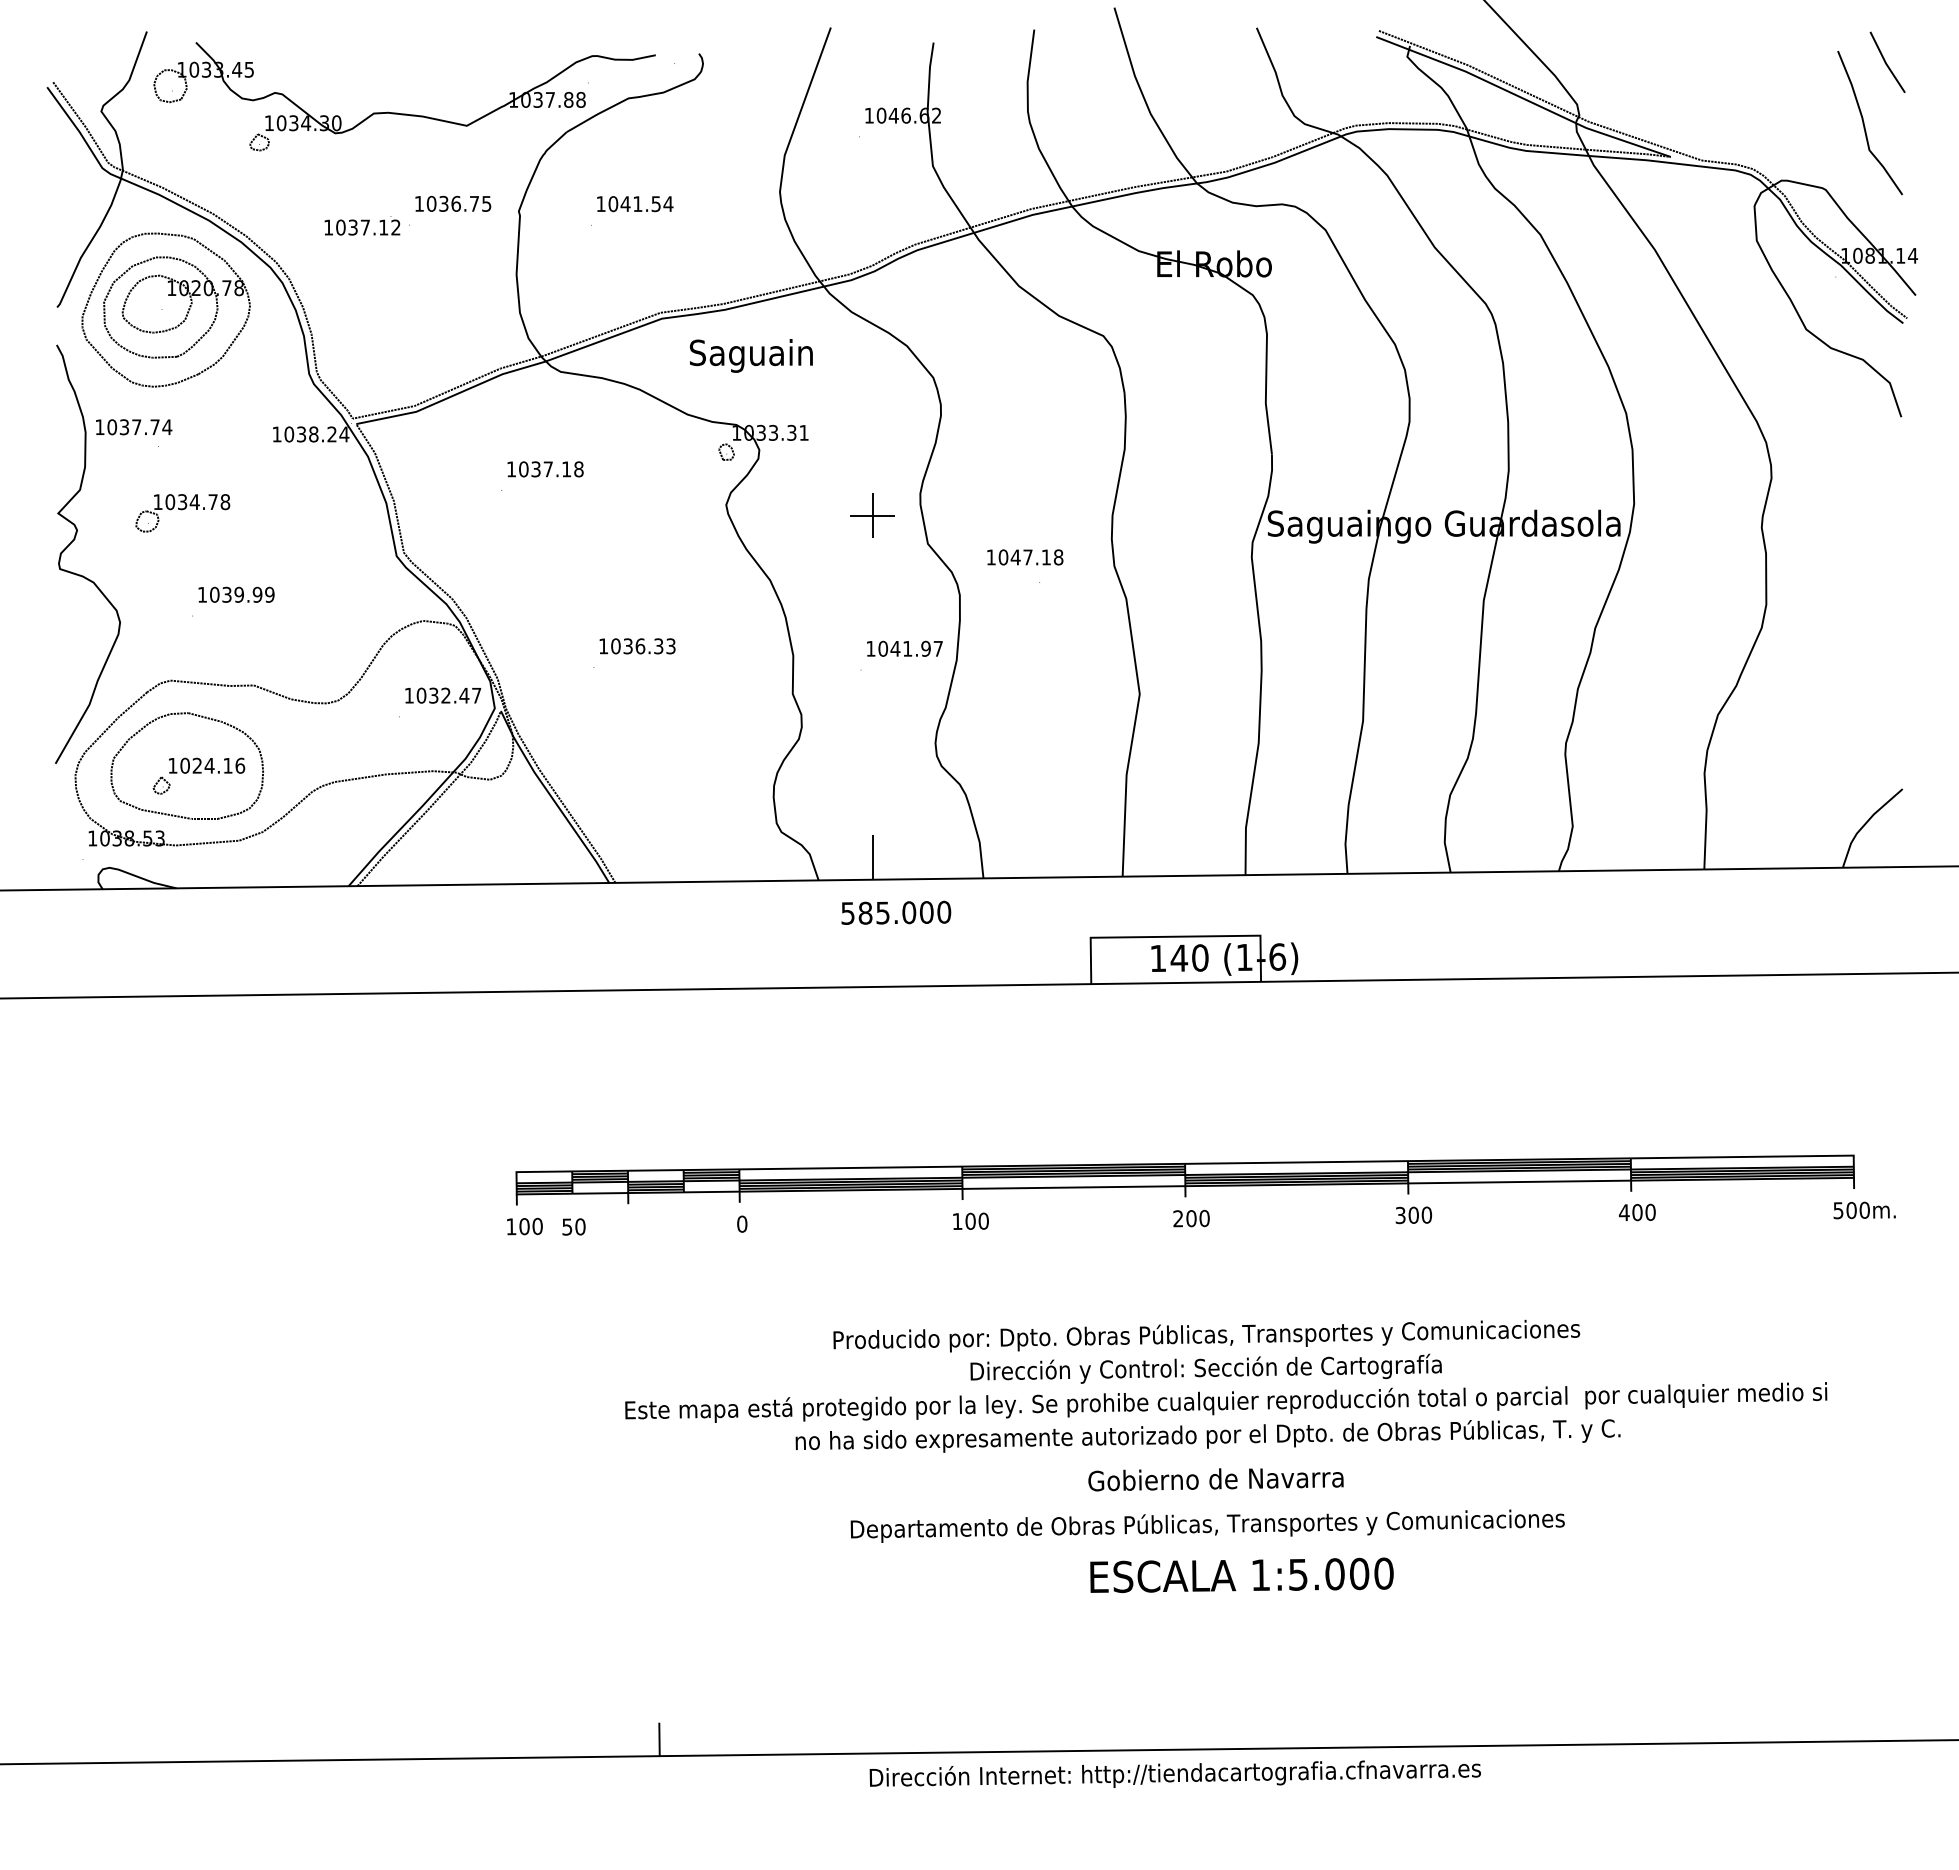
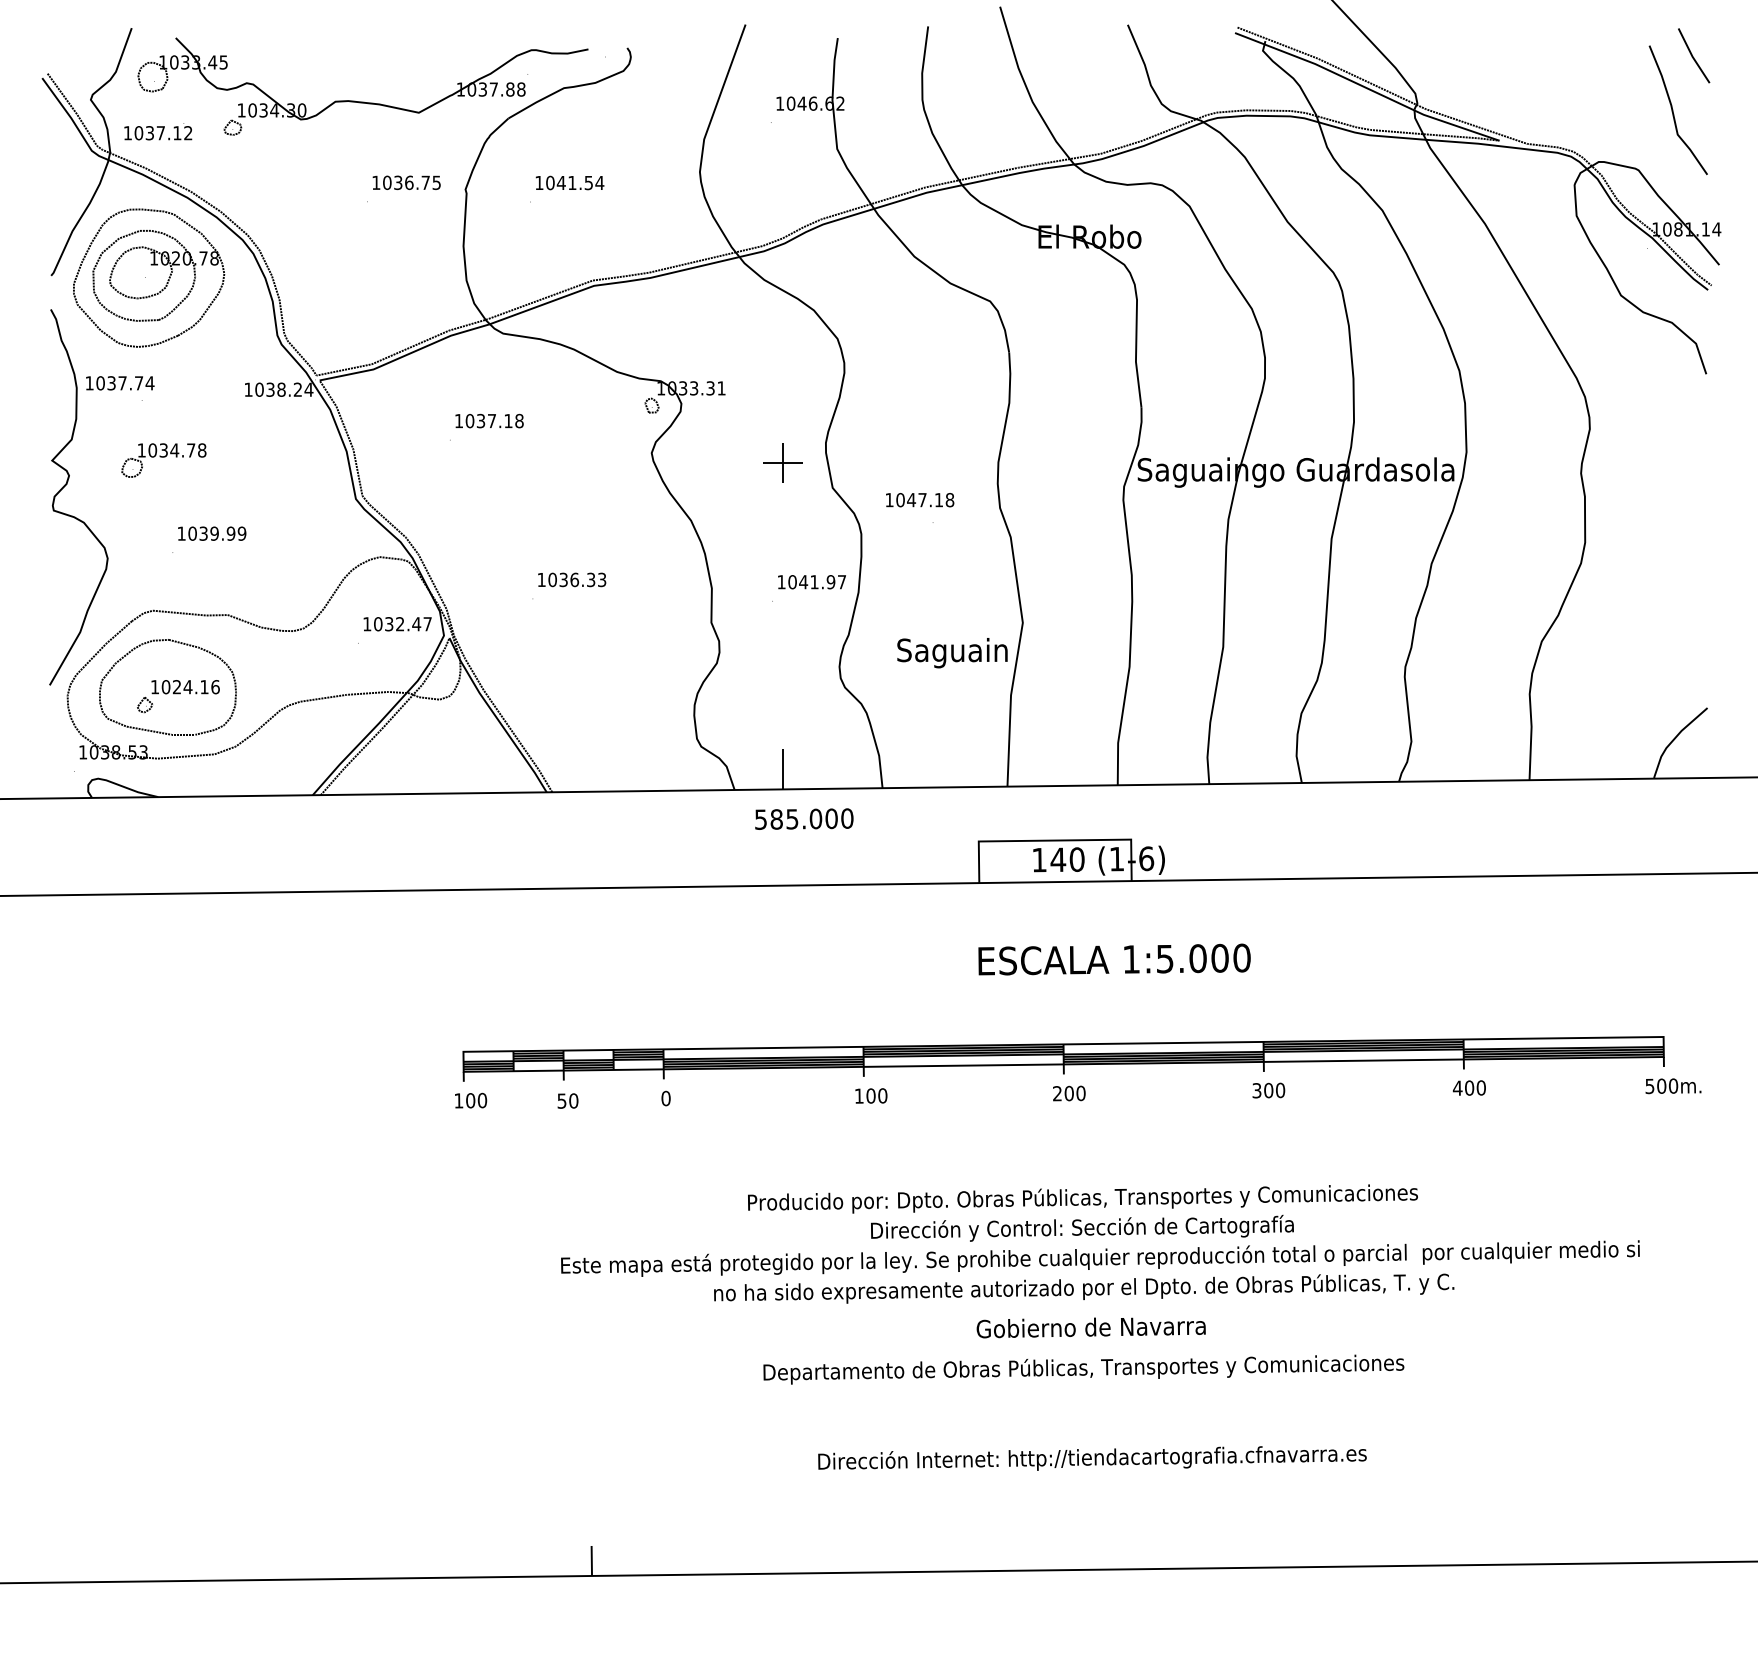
text: (362, 225) -> (158, 131), moved
text: (751, 355) -> (952, 652), moved
text: (573, 1226) -> (567, 1100), moved
text: (1241, 1574) -> (1114, 958), moved
text: (1174, 1773) -> (1091, 1457), moved

